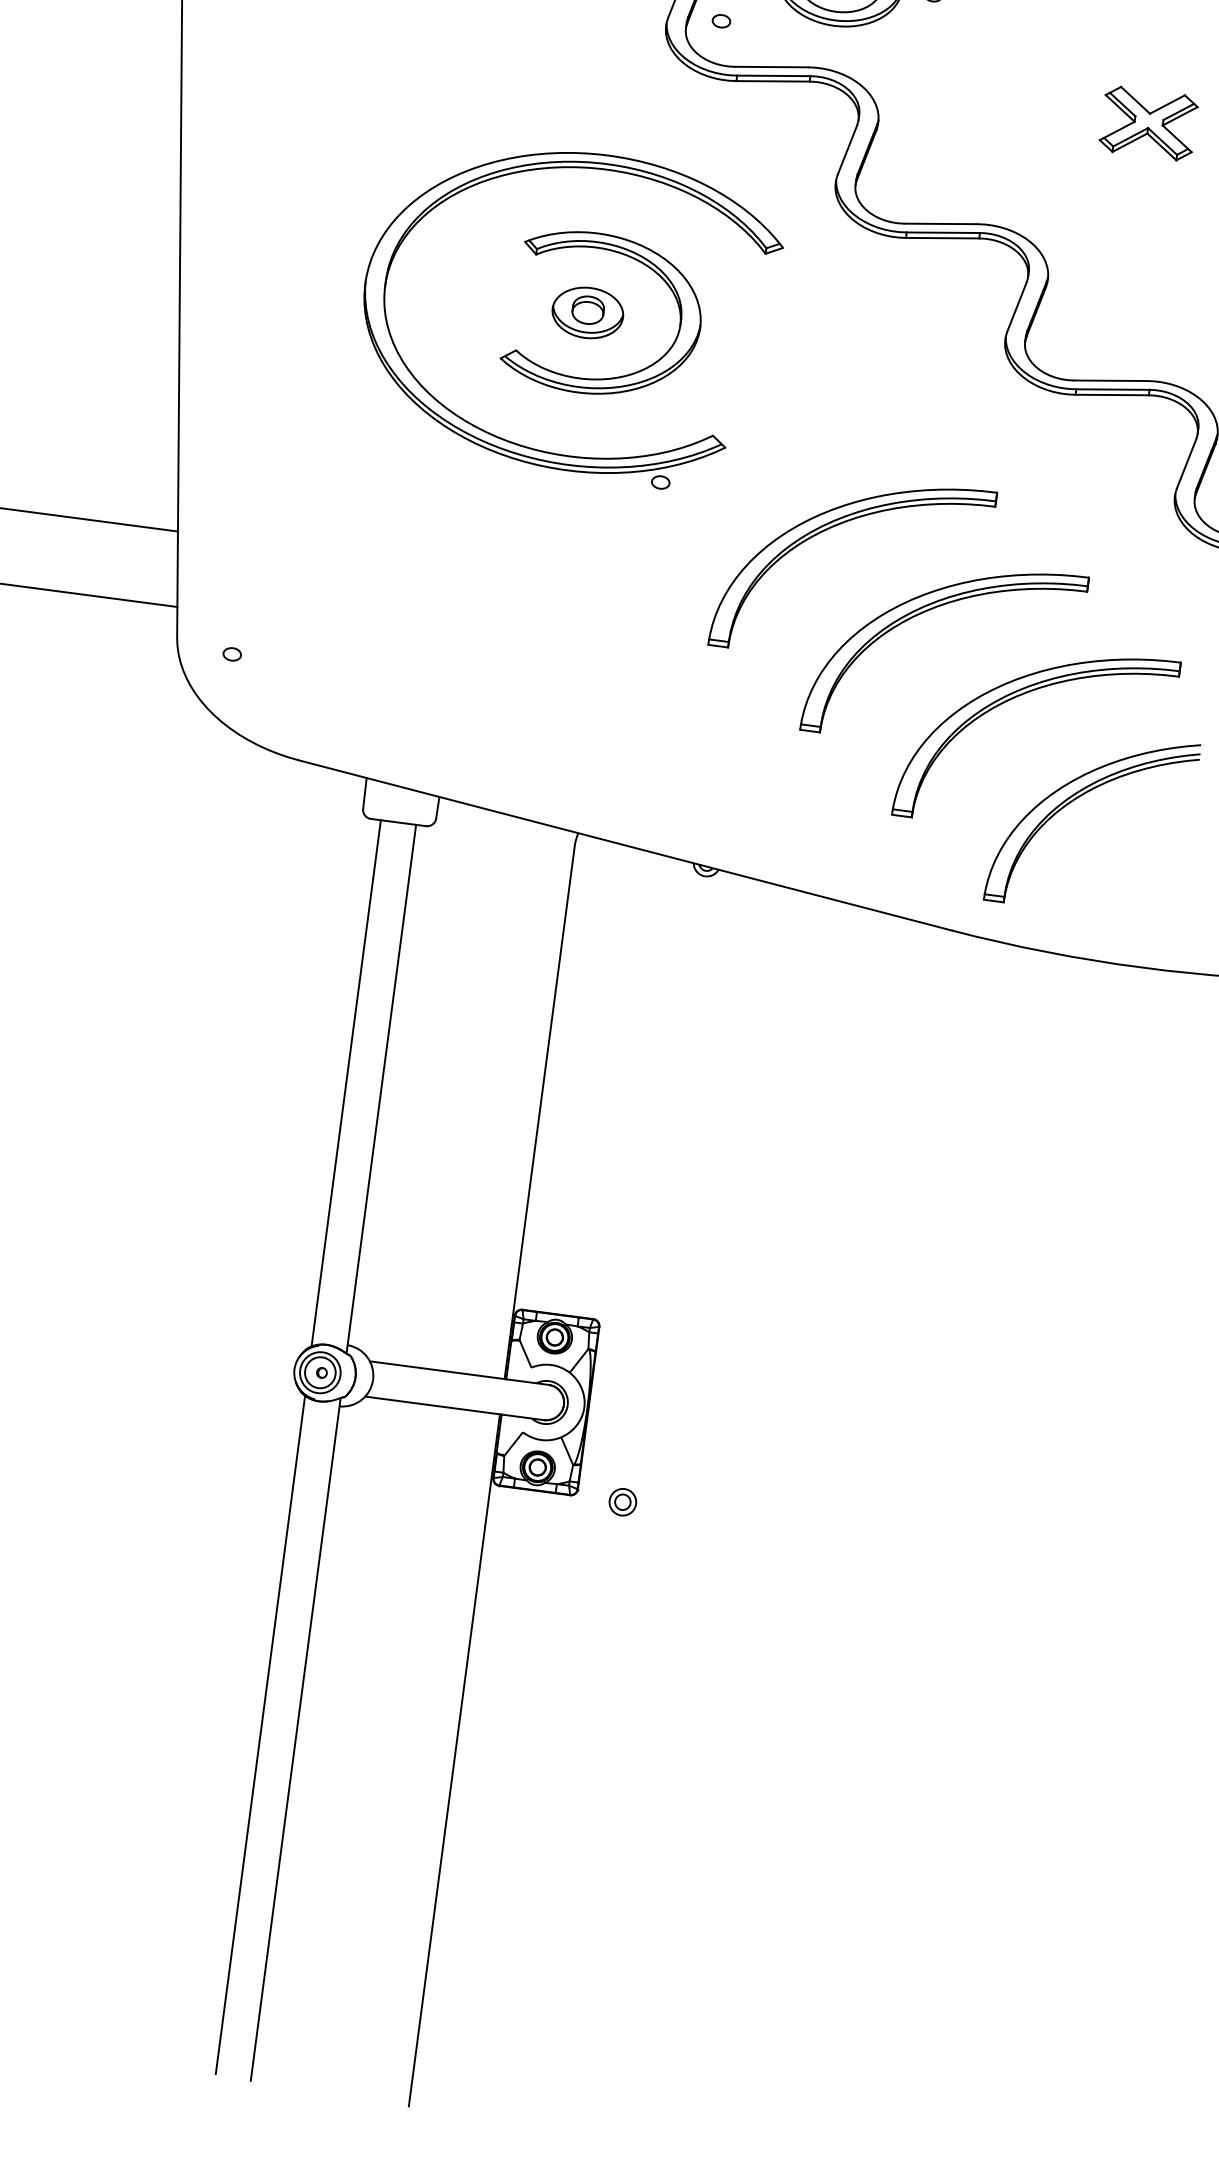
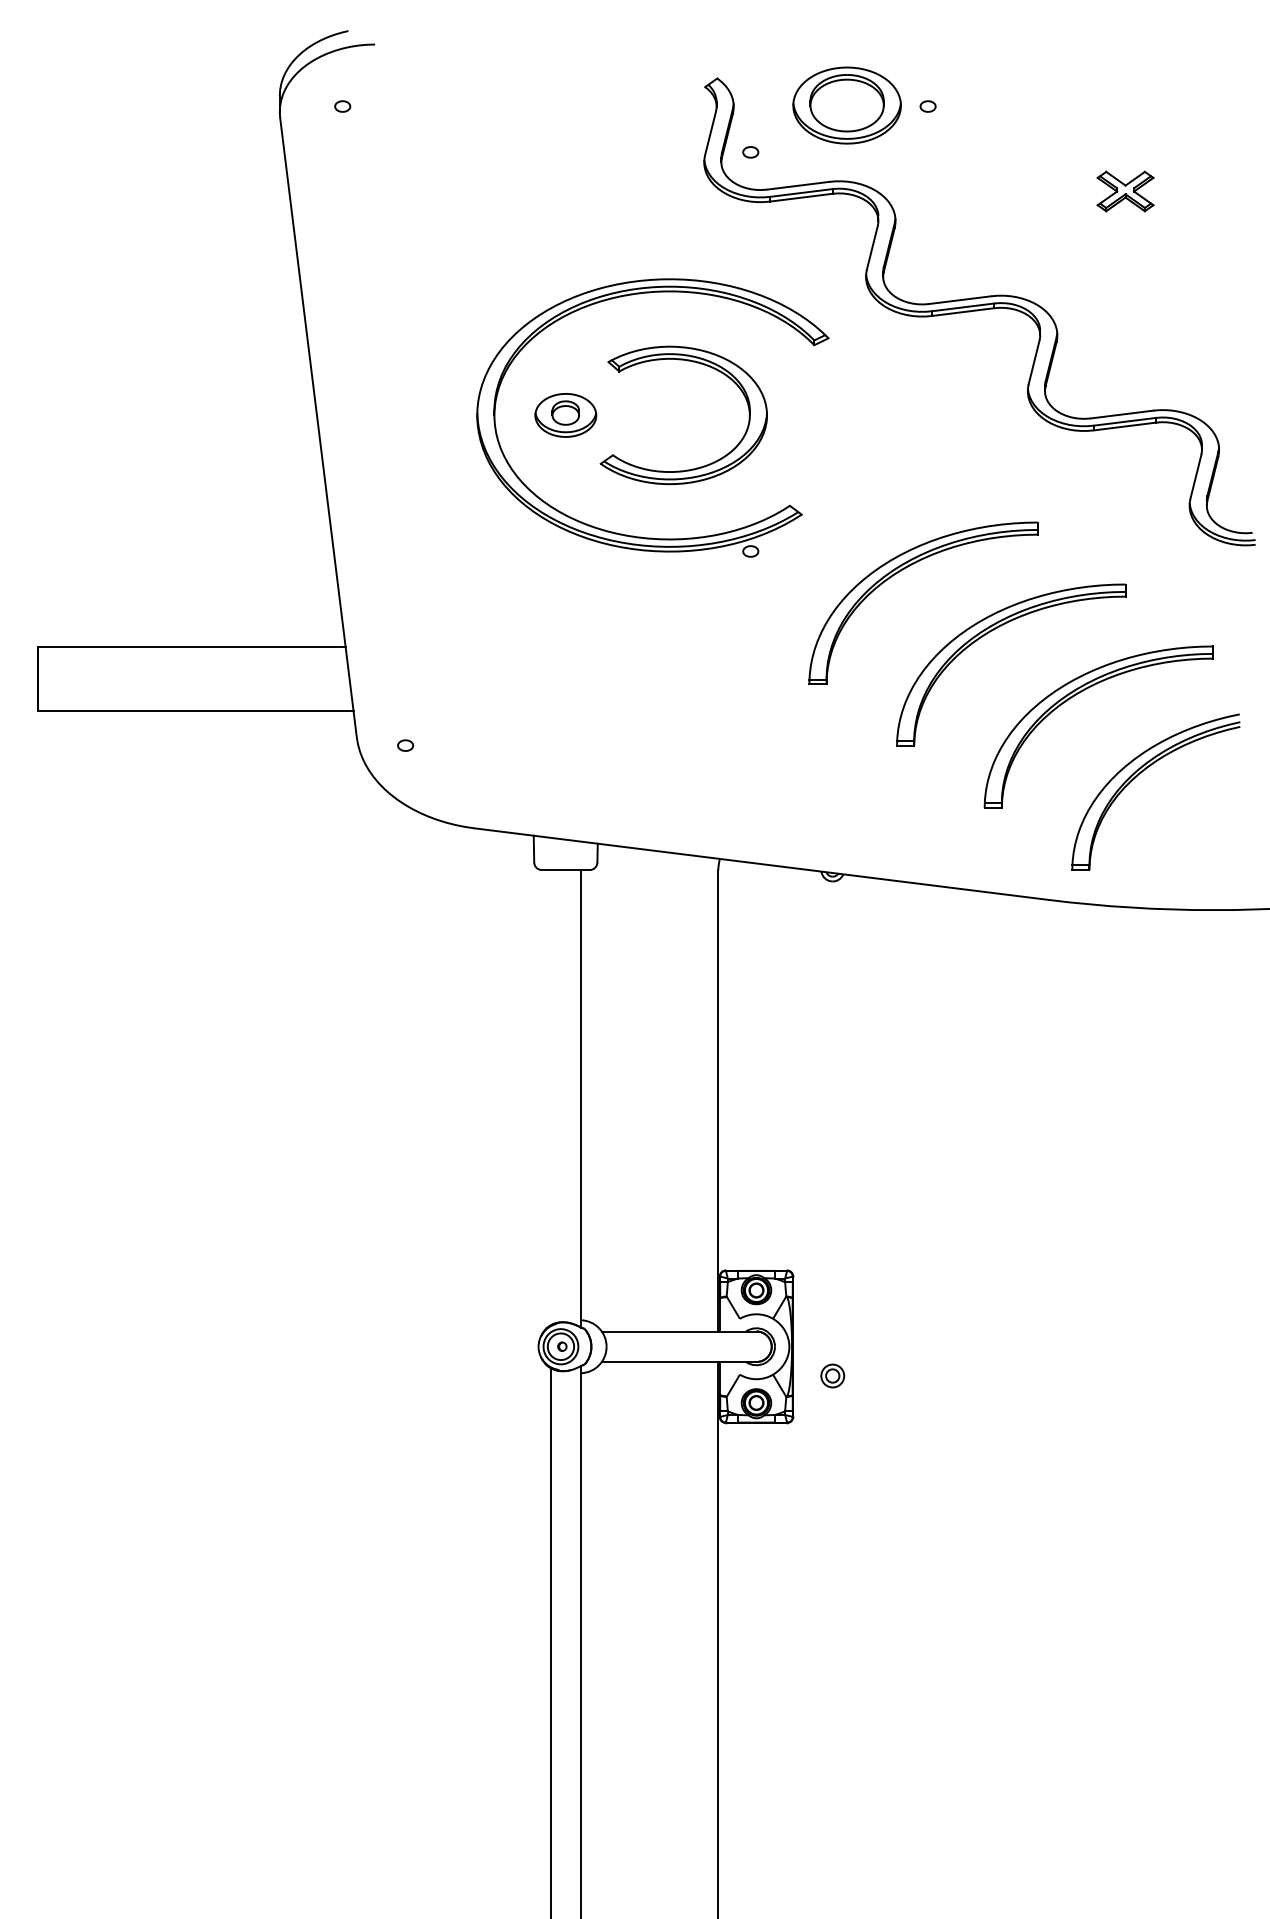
part: (1148, 123) -> (1125, 191), size x0.7
part: (587, 312) -> (565, 415), moved
line: (346, 1083) -> (550, 1097), removed
part: (622, 1501) -> (832, 1375), moved

